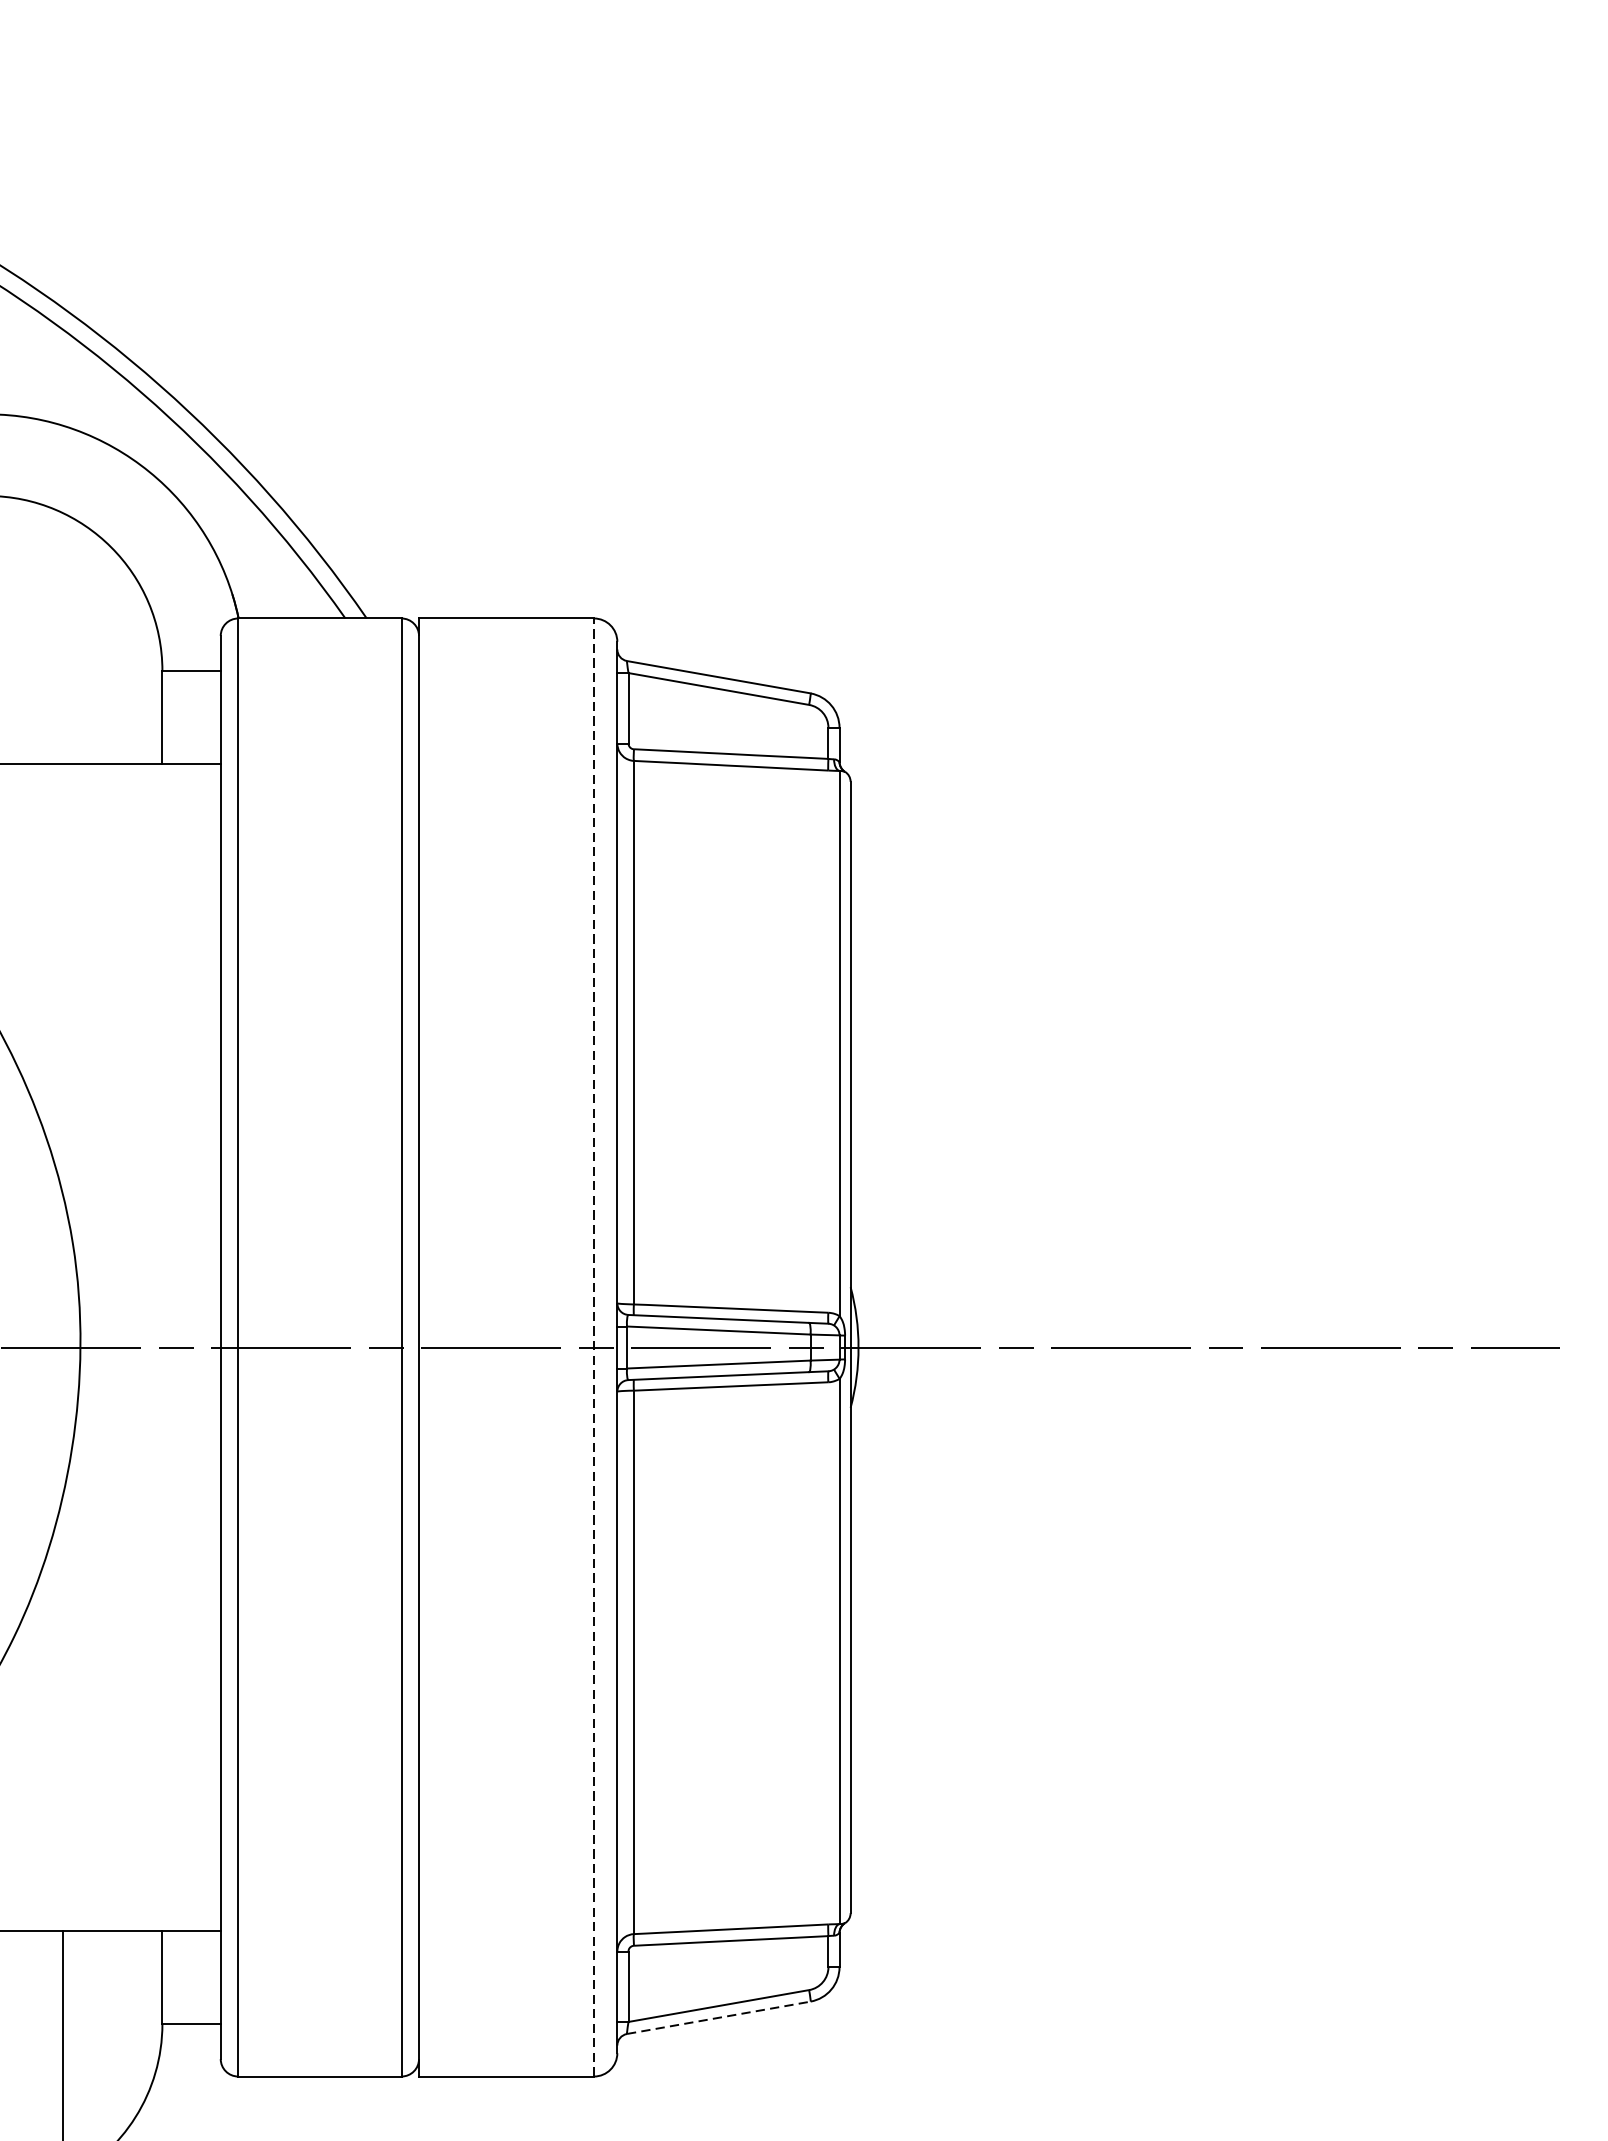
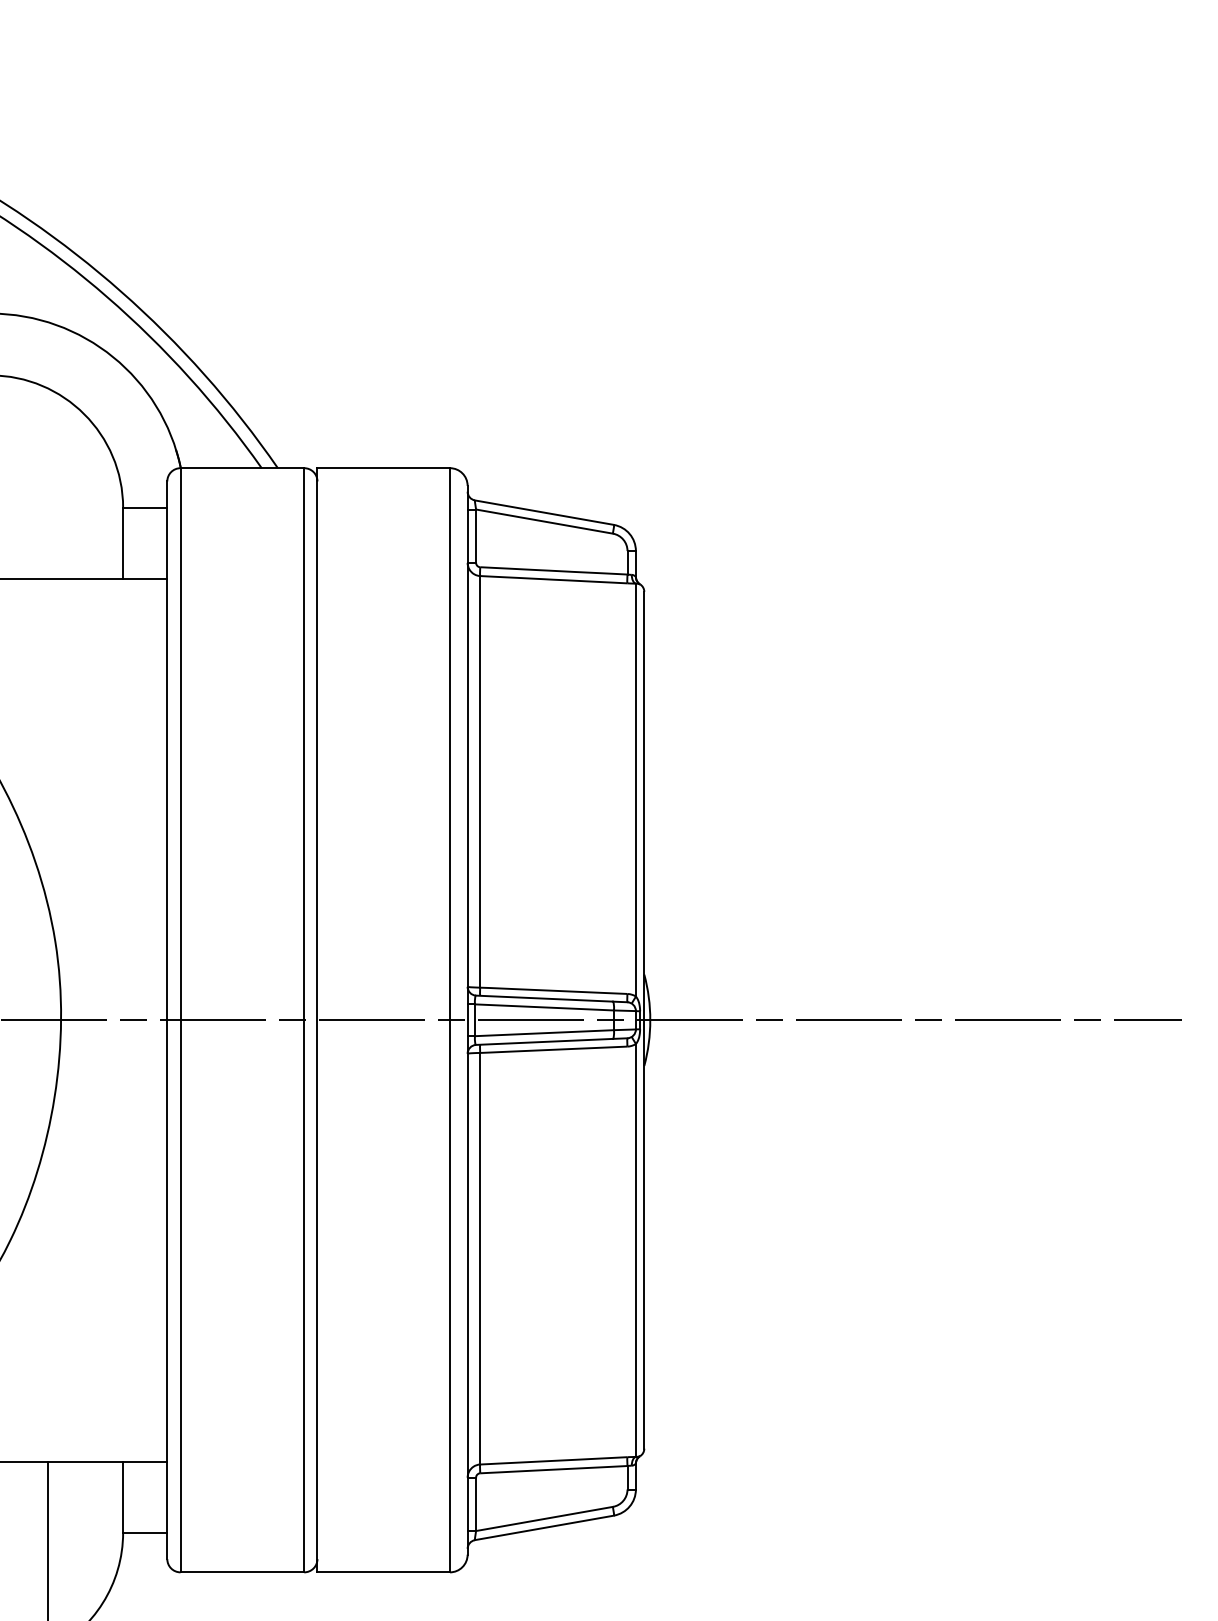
line: (593, 1346) -> (449, 1019), dashed -> solid
line: (718, 2017) -> (544, 1527), dashed -> solid

